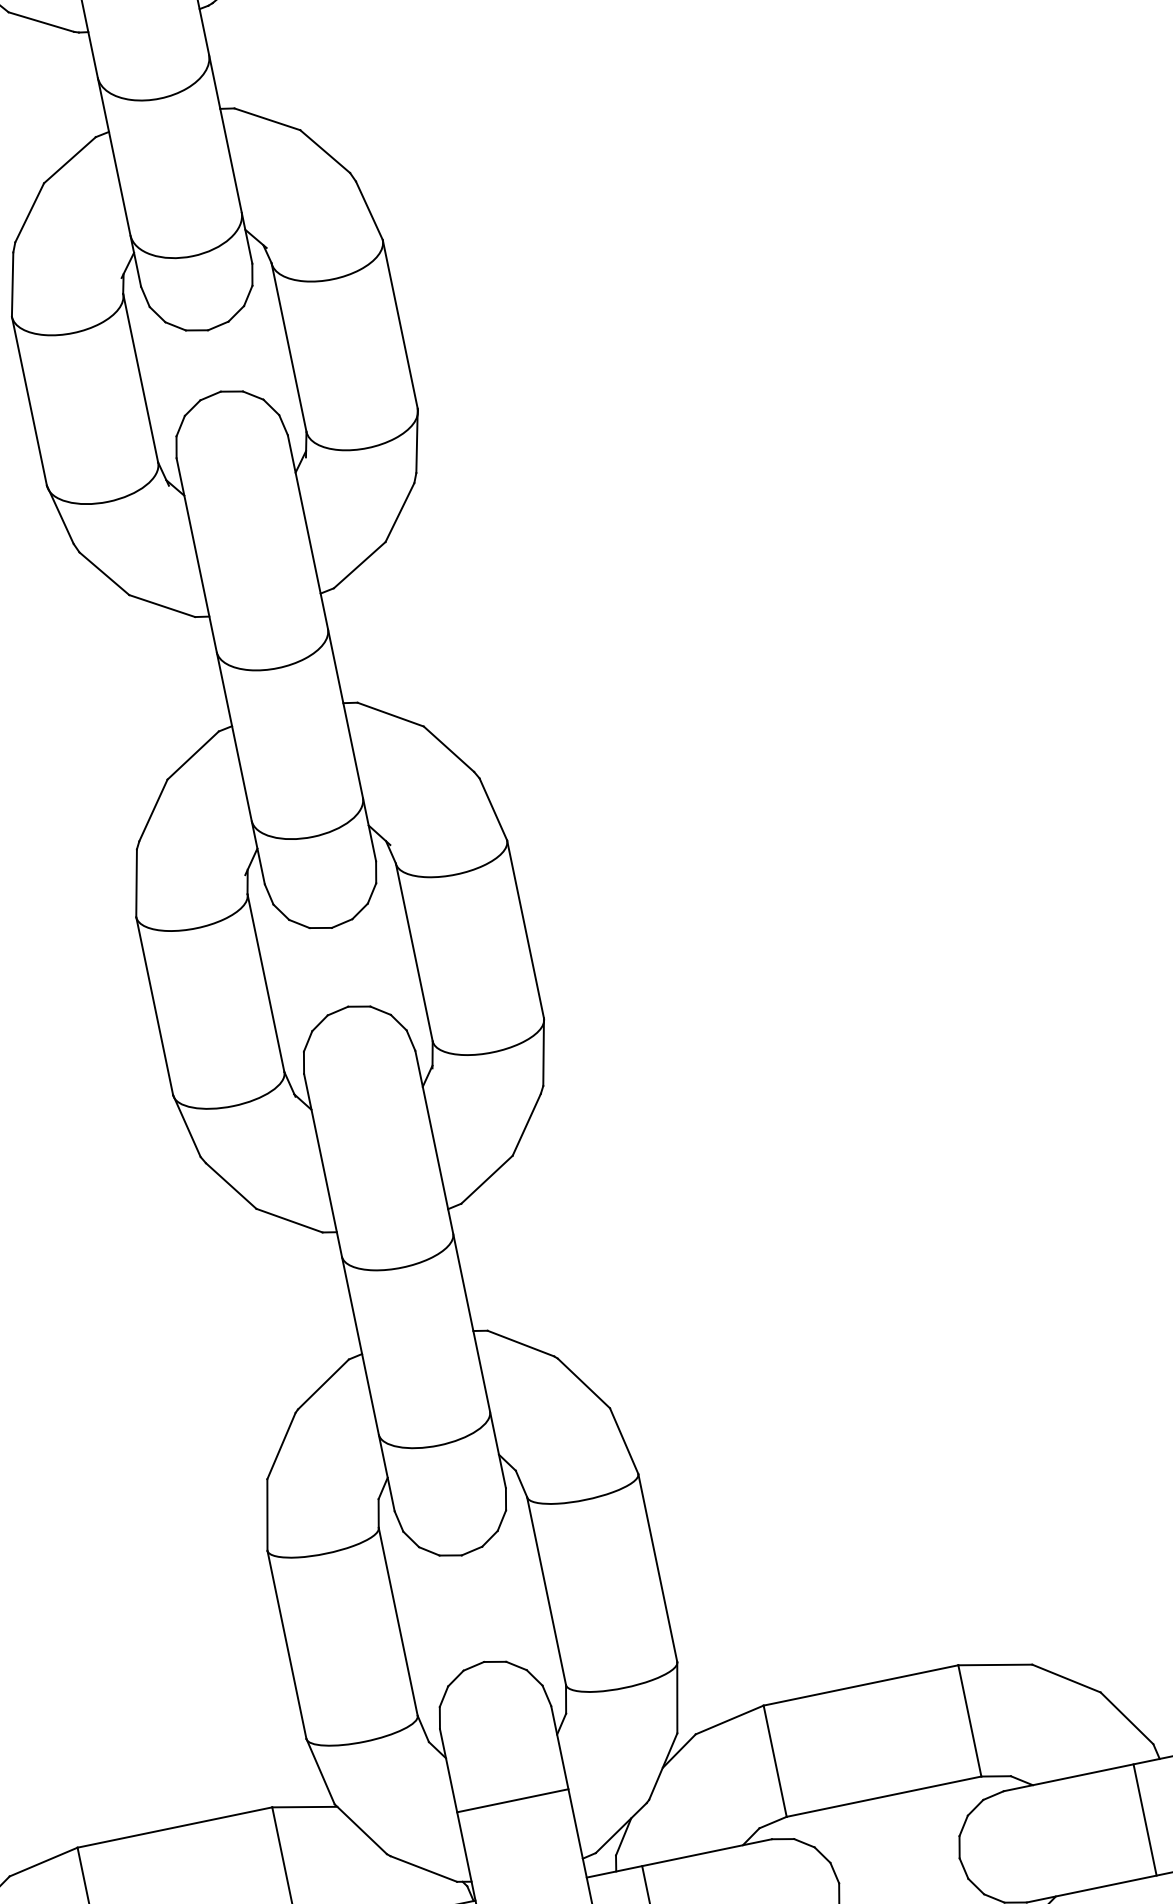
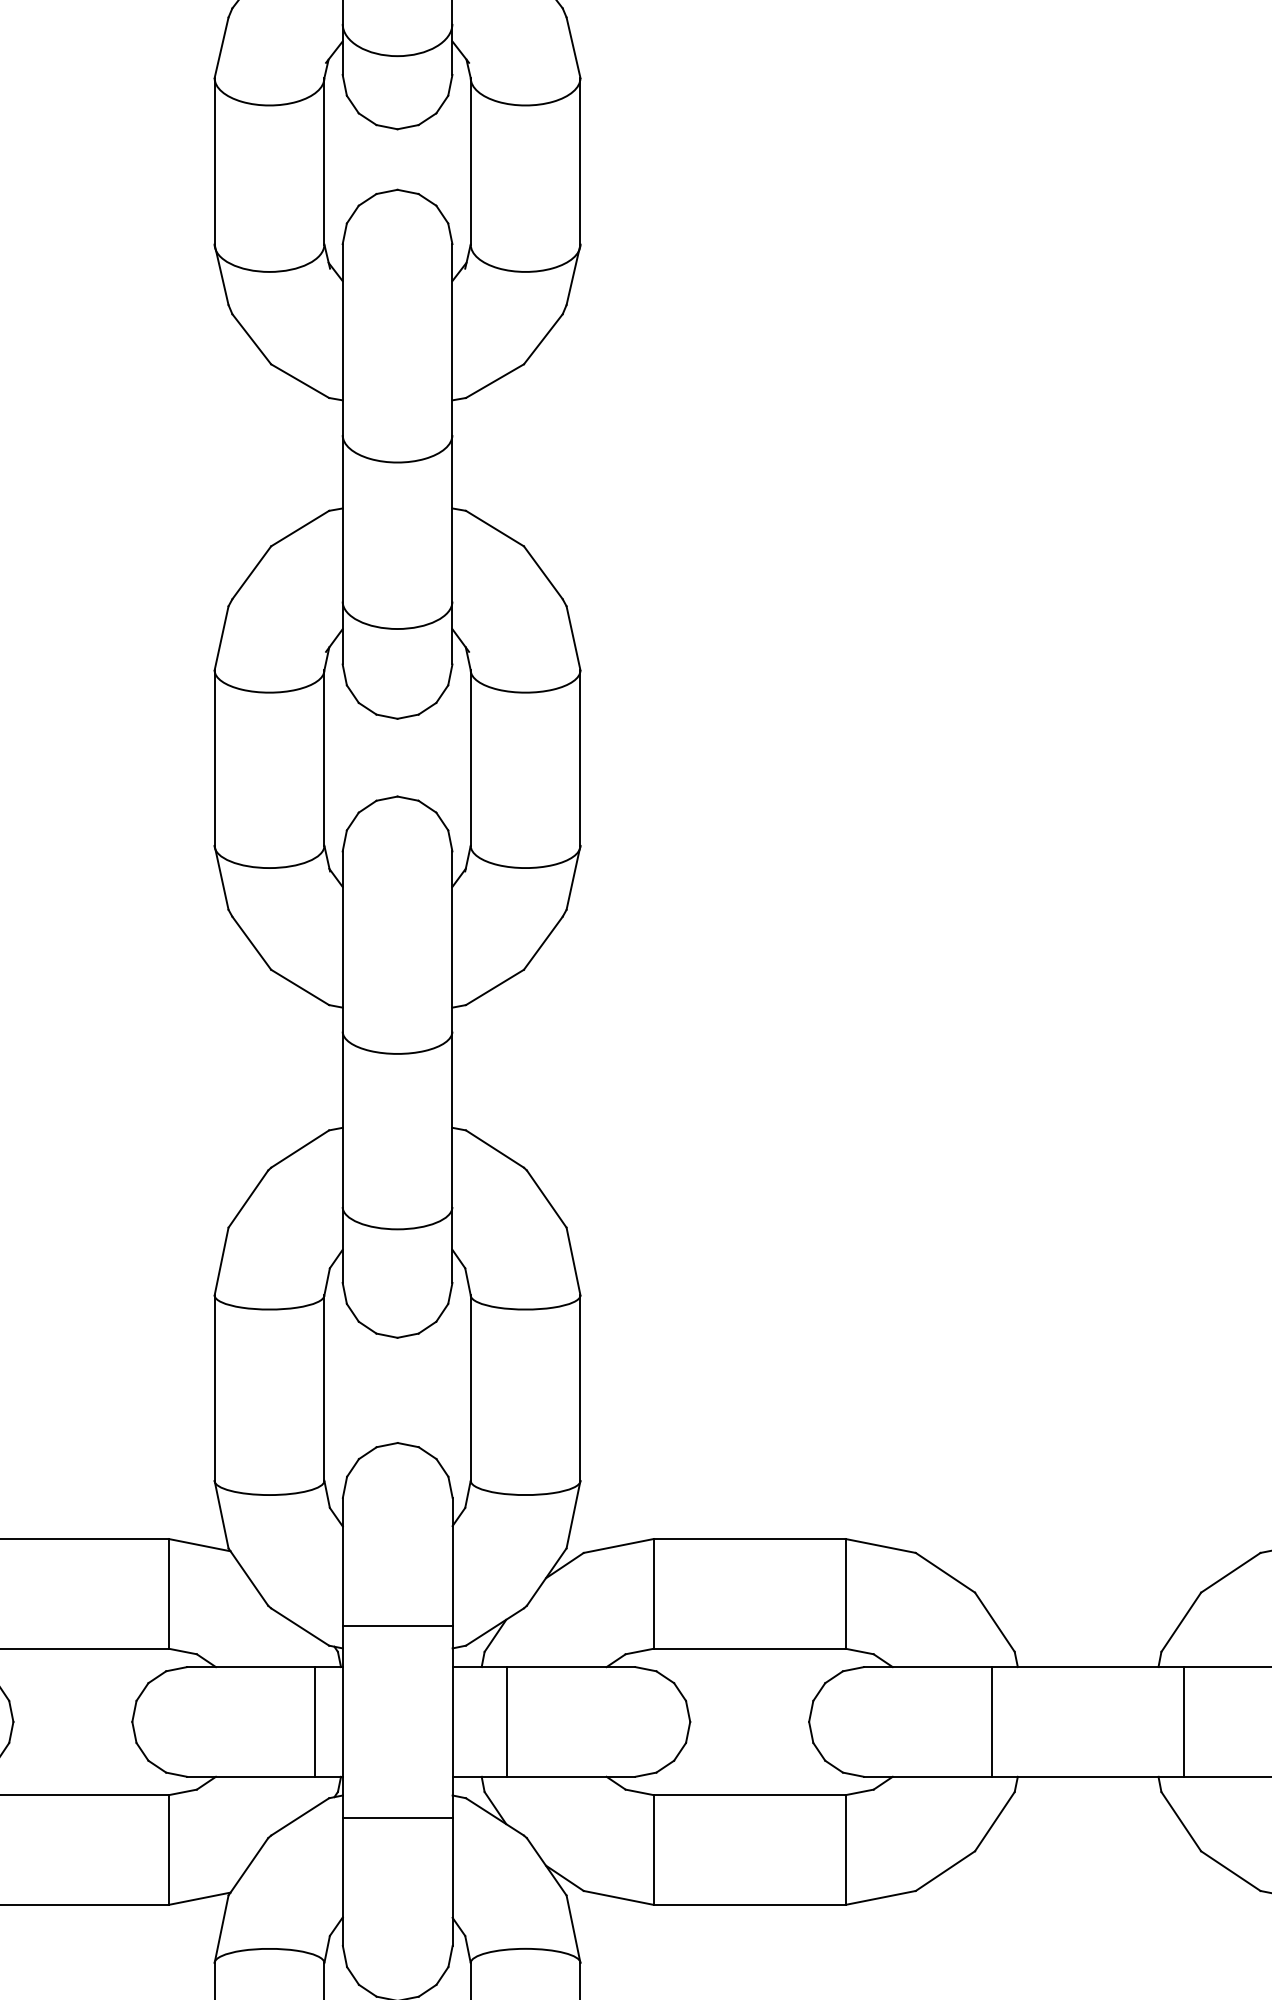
line: (512, 1800) -> (397, 1625), moved

